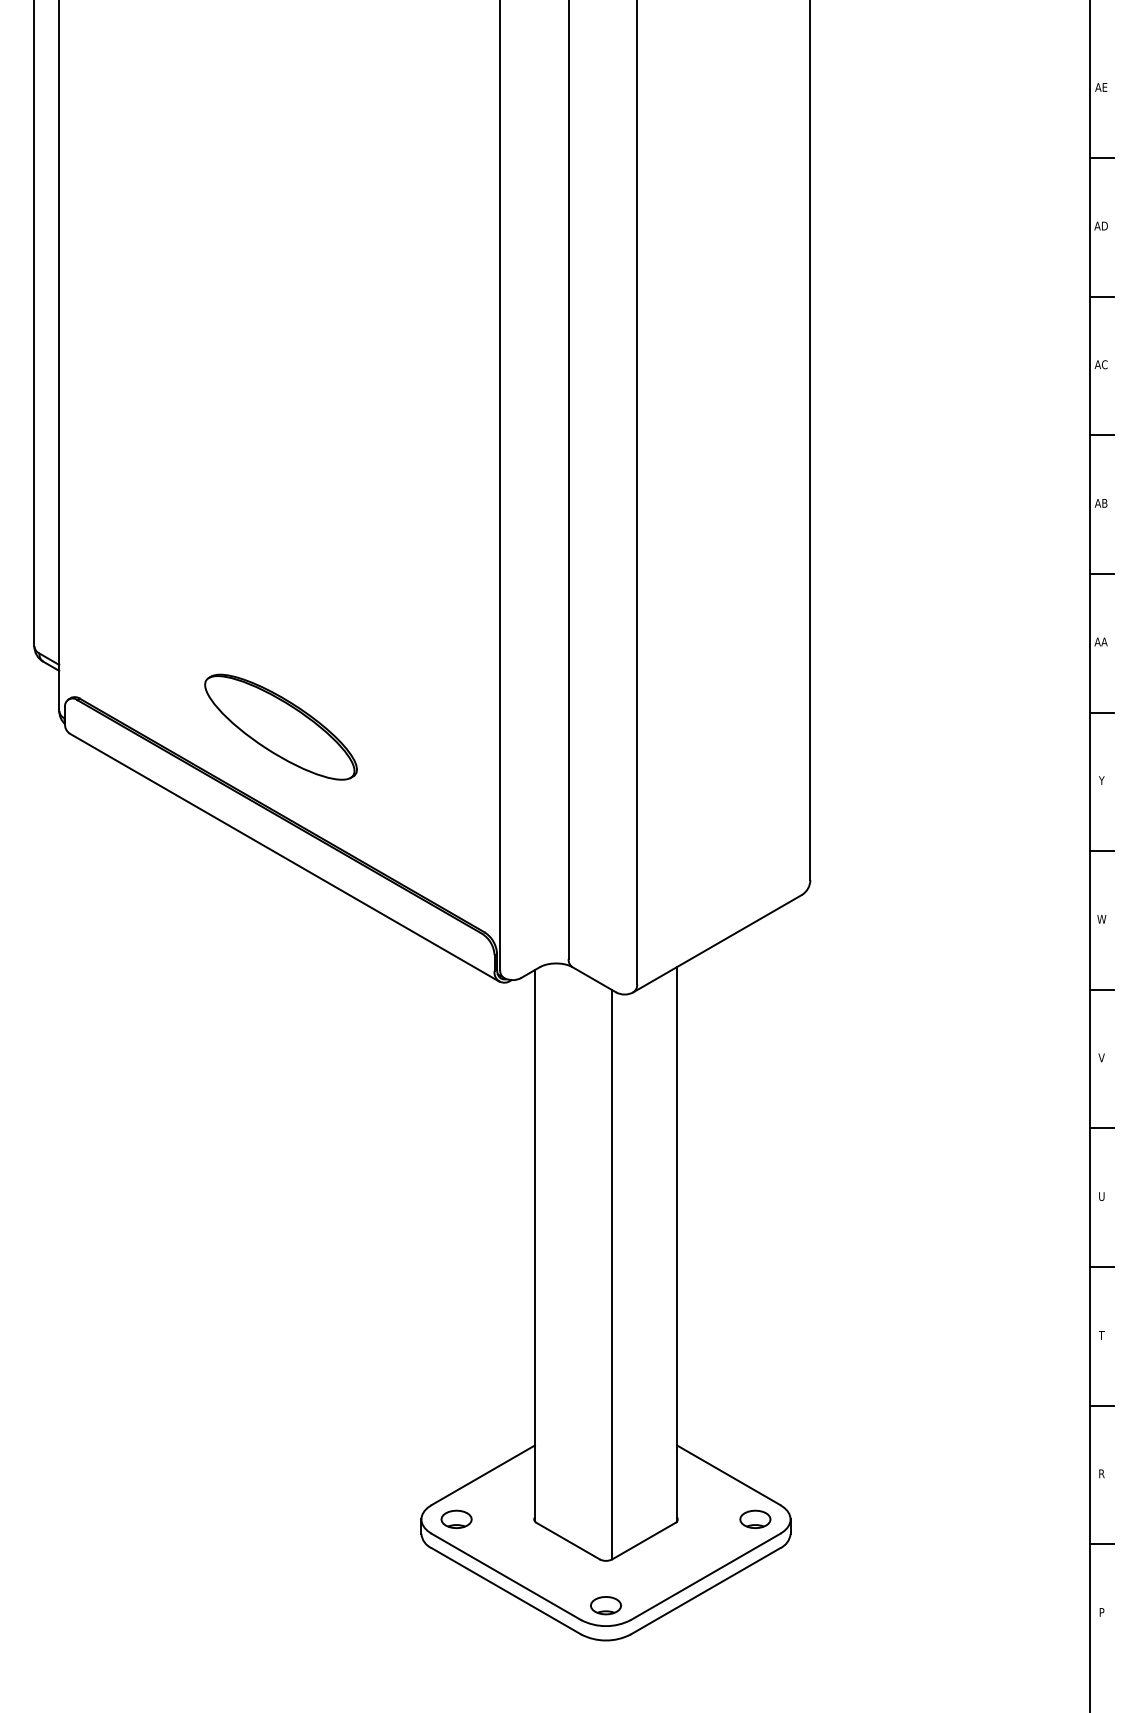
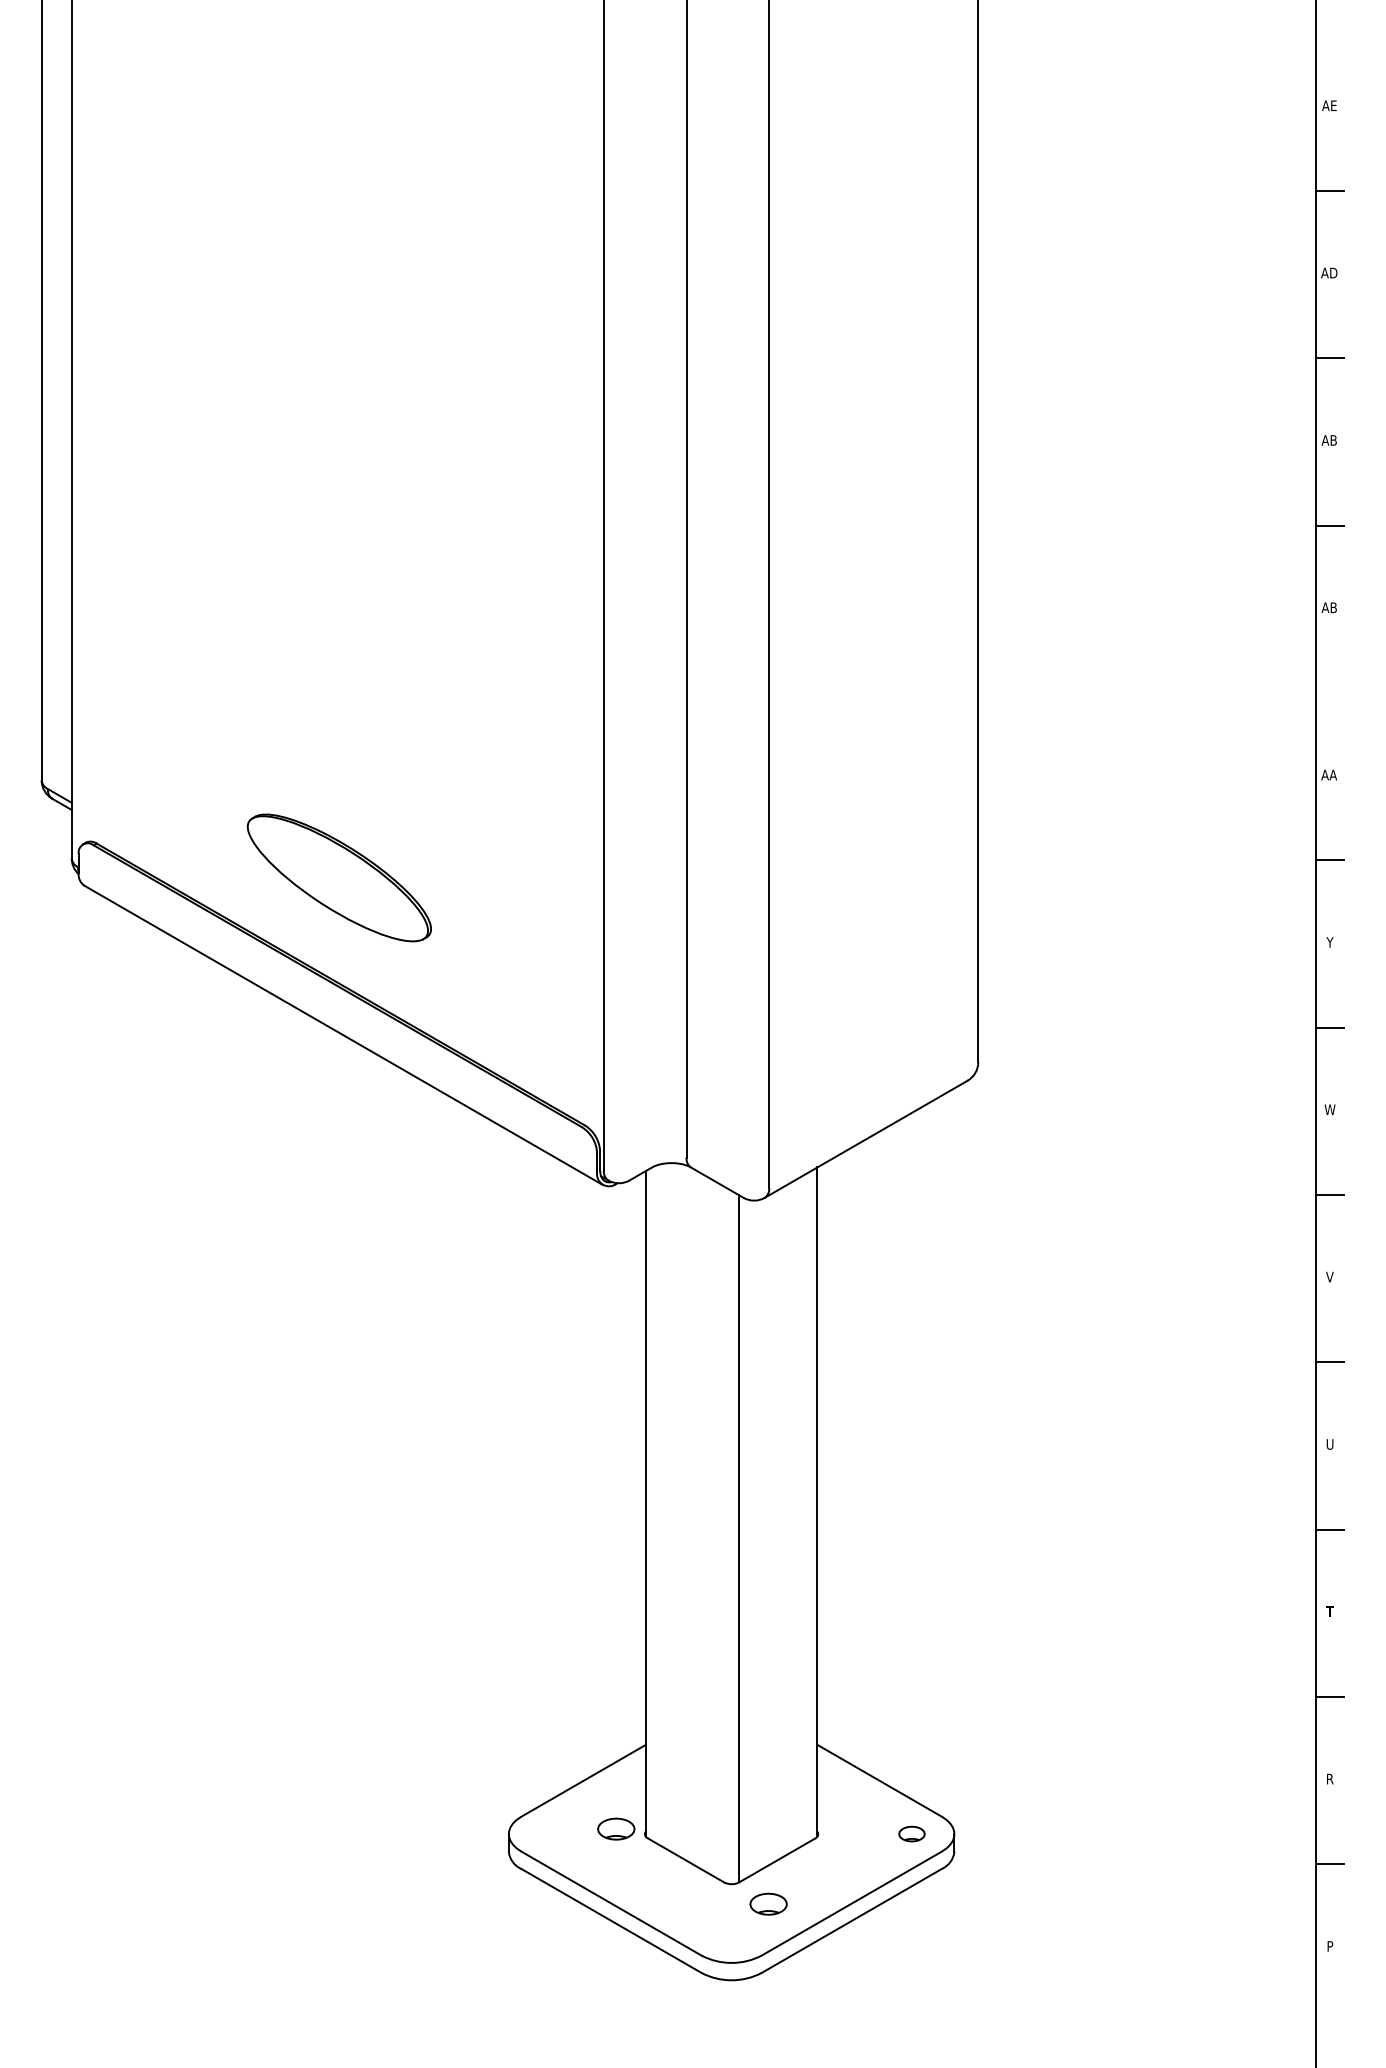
text: (1104, 364) -> (1333, 440), AC -> AB
line: (1101, 573) -> (1329, 692), removed
part: (456, 1518) -> (616, 1828), moved
part: (755, 1518) -> (911, 1833), size x0.7
part: (605, 1605) -> (768, 1903), moved

